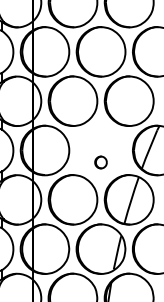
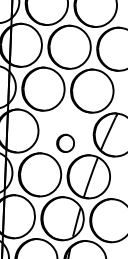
part: (100, 162) -> (65, 143), size x1.67

